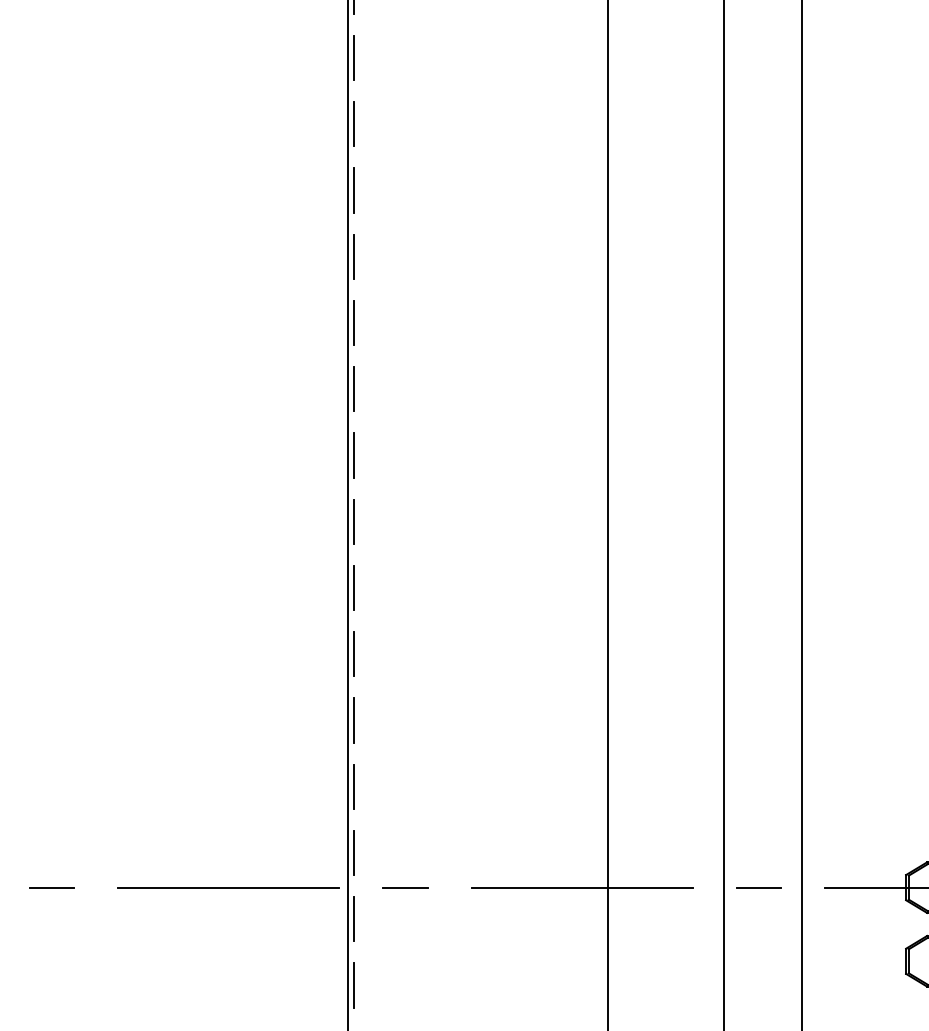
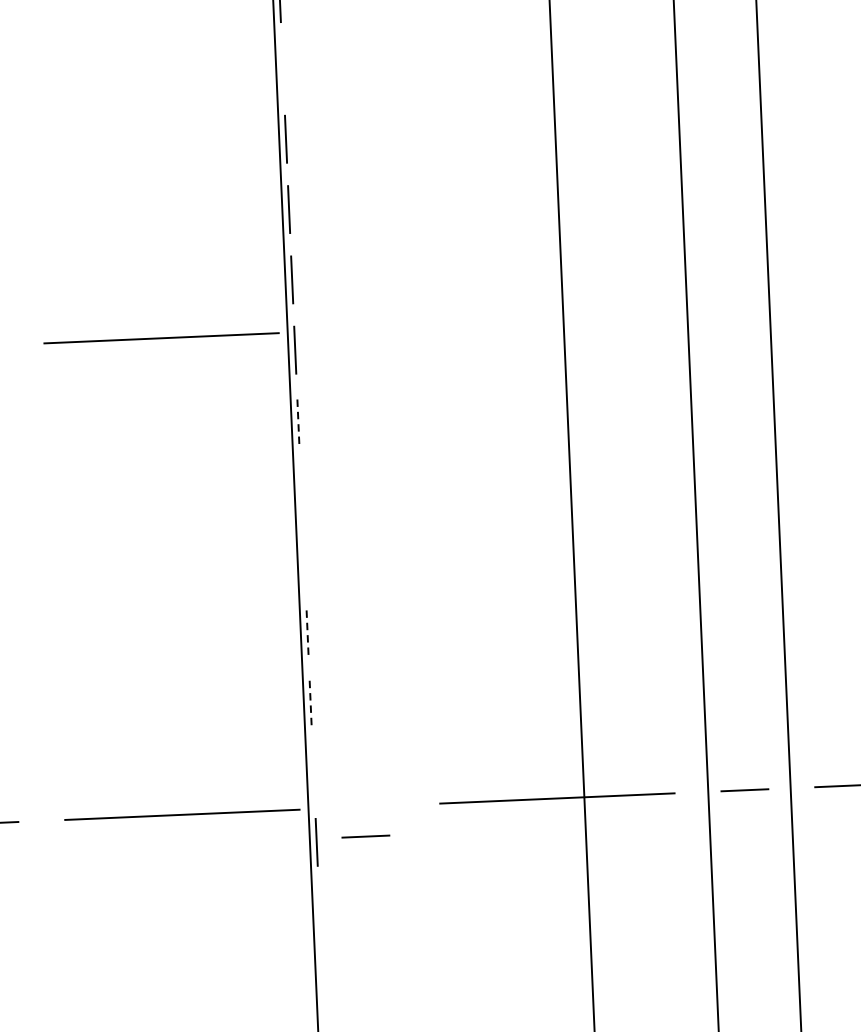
line: (354, 190) -> (283, 68), removed
line: (228, 438) -> (161, 338), added
line: (354, 521) -> (298, 420), solid -> dashed
line: (354, 587) -> (301, 490), removed
line: (354, 654) -> (304, 561), removed
line: (354, 719) -> (307, 630), solid -> dashed
line: (354, 786) -> (311, 701), solid -> dashed
line: (354, 852) -> (314, 771), removed
line: (405, 887) -> (365, 836), moved
line: (354, 985) -> (320, 912), removed

